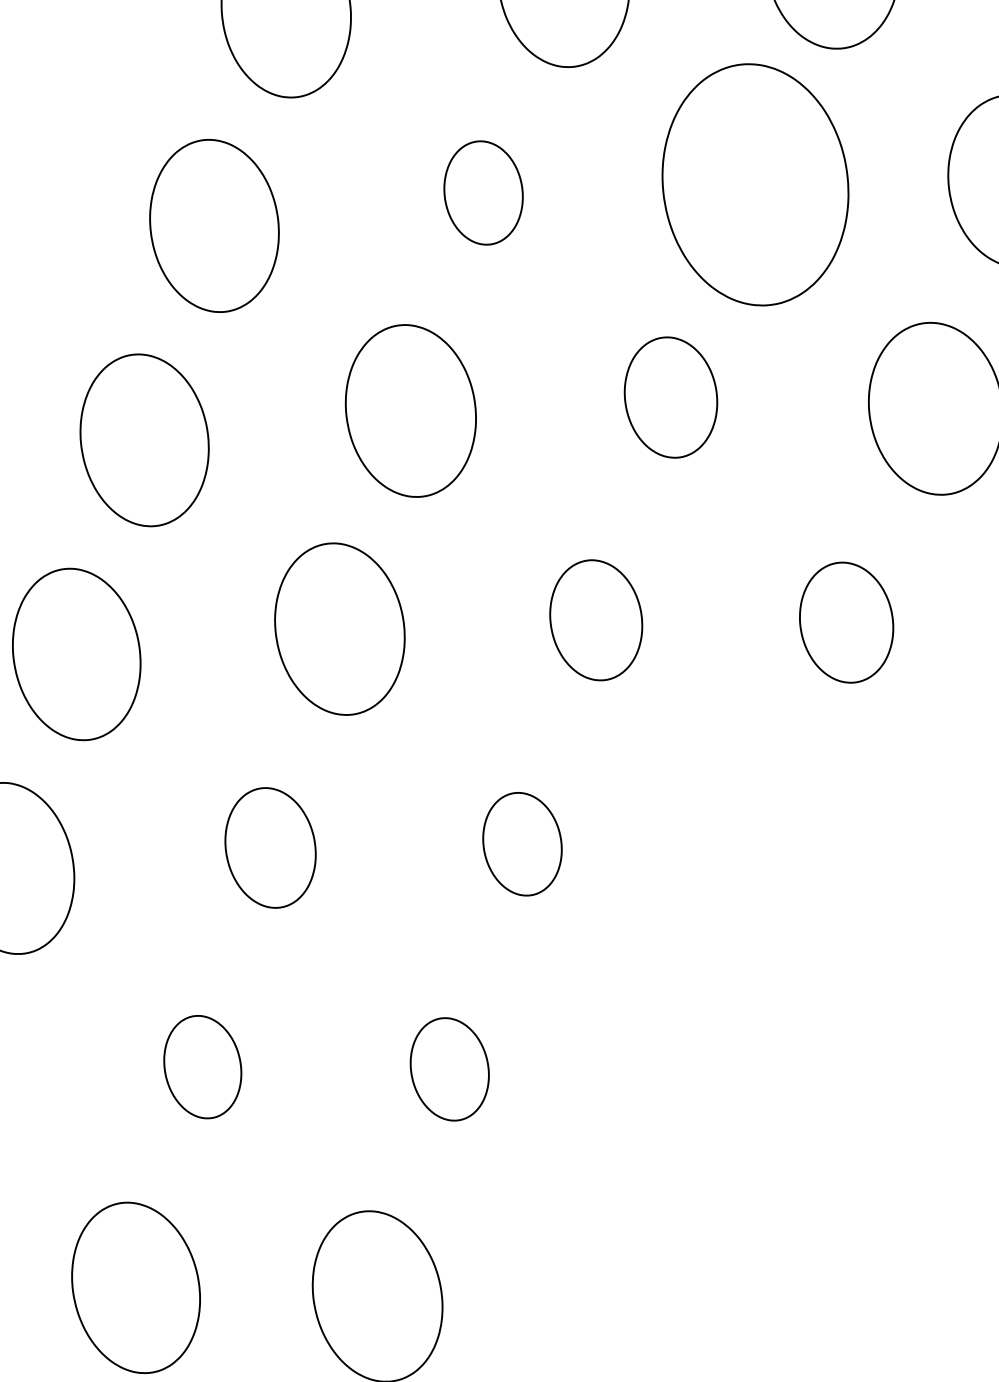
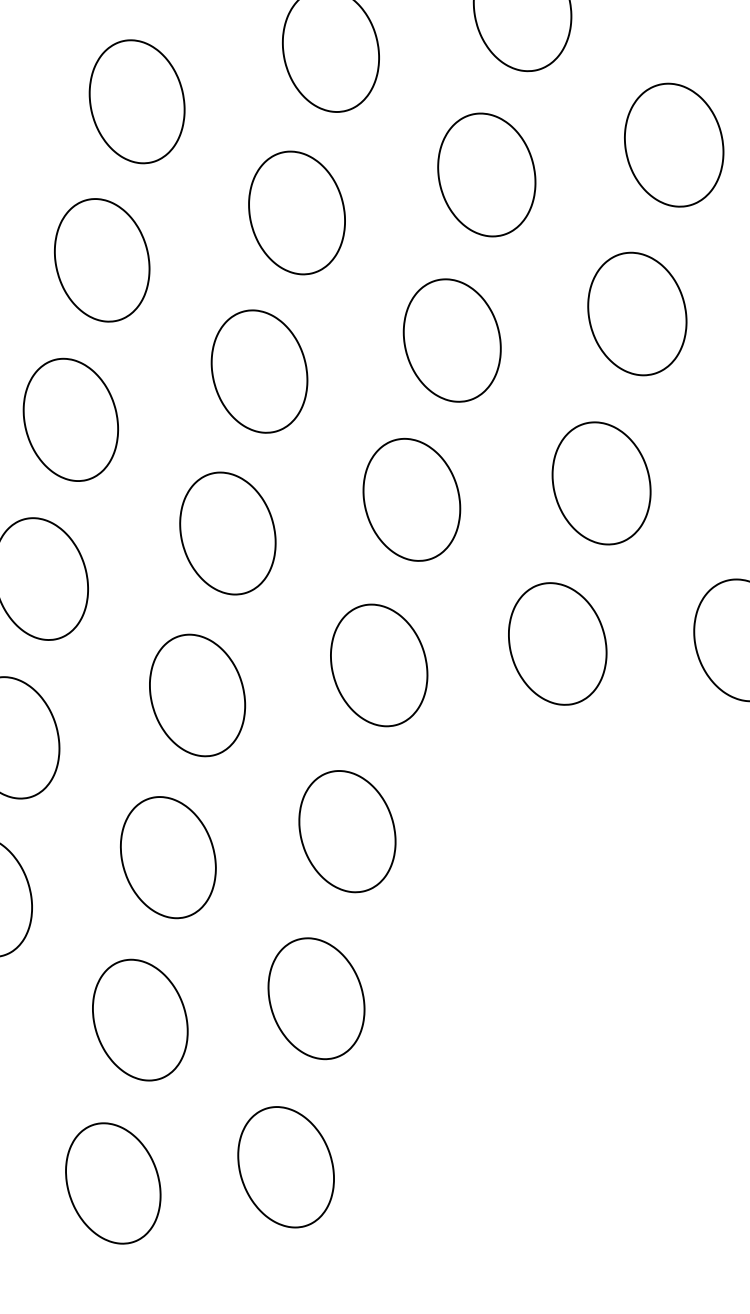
part: (754, 184) -> (451, 340), size x0.71
part: (483, 192) -> (259, 371), size x1.67
part: (670, 396) -> (411, 499), size x1.43
part: (596, 620) -> (379, 665), size x1.43
part: (846, 621) -> (557, 643), size x1.43
part: (522, 843) -> (347, 831), size x1.67
part: (270, 847) -> (168, 857), size x1.43
part: (203, 1066) -> (140, 1019), size x1.67
part: (449, 1068) -> (316, 998), size x1.67

